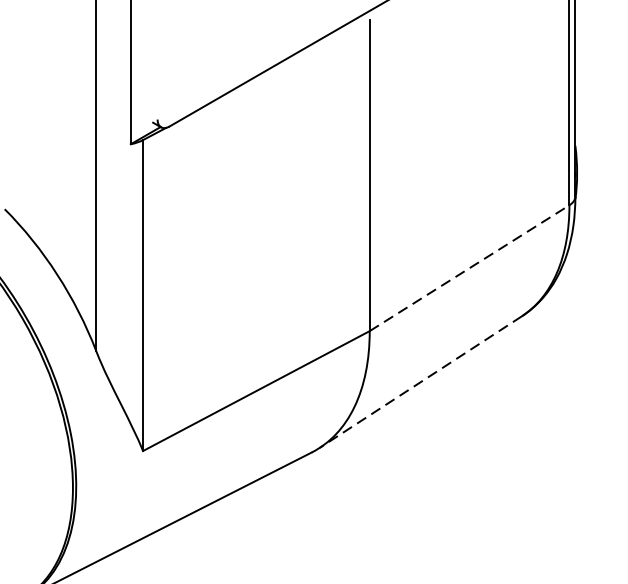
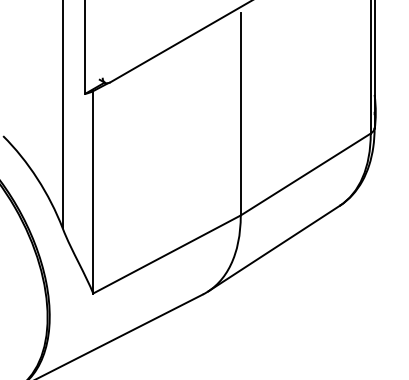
line: (469, 268) -> (305, 174), dashed -> solid
line: (421, 381) -> (274, 248), dashed -> solid

